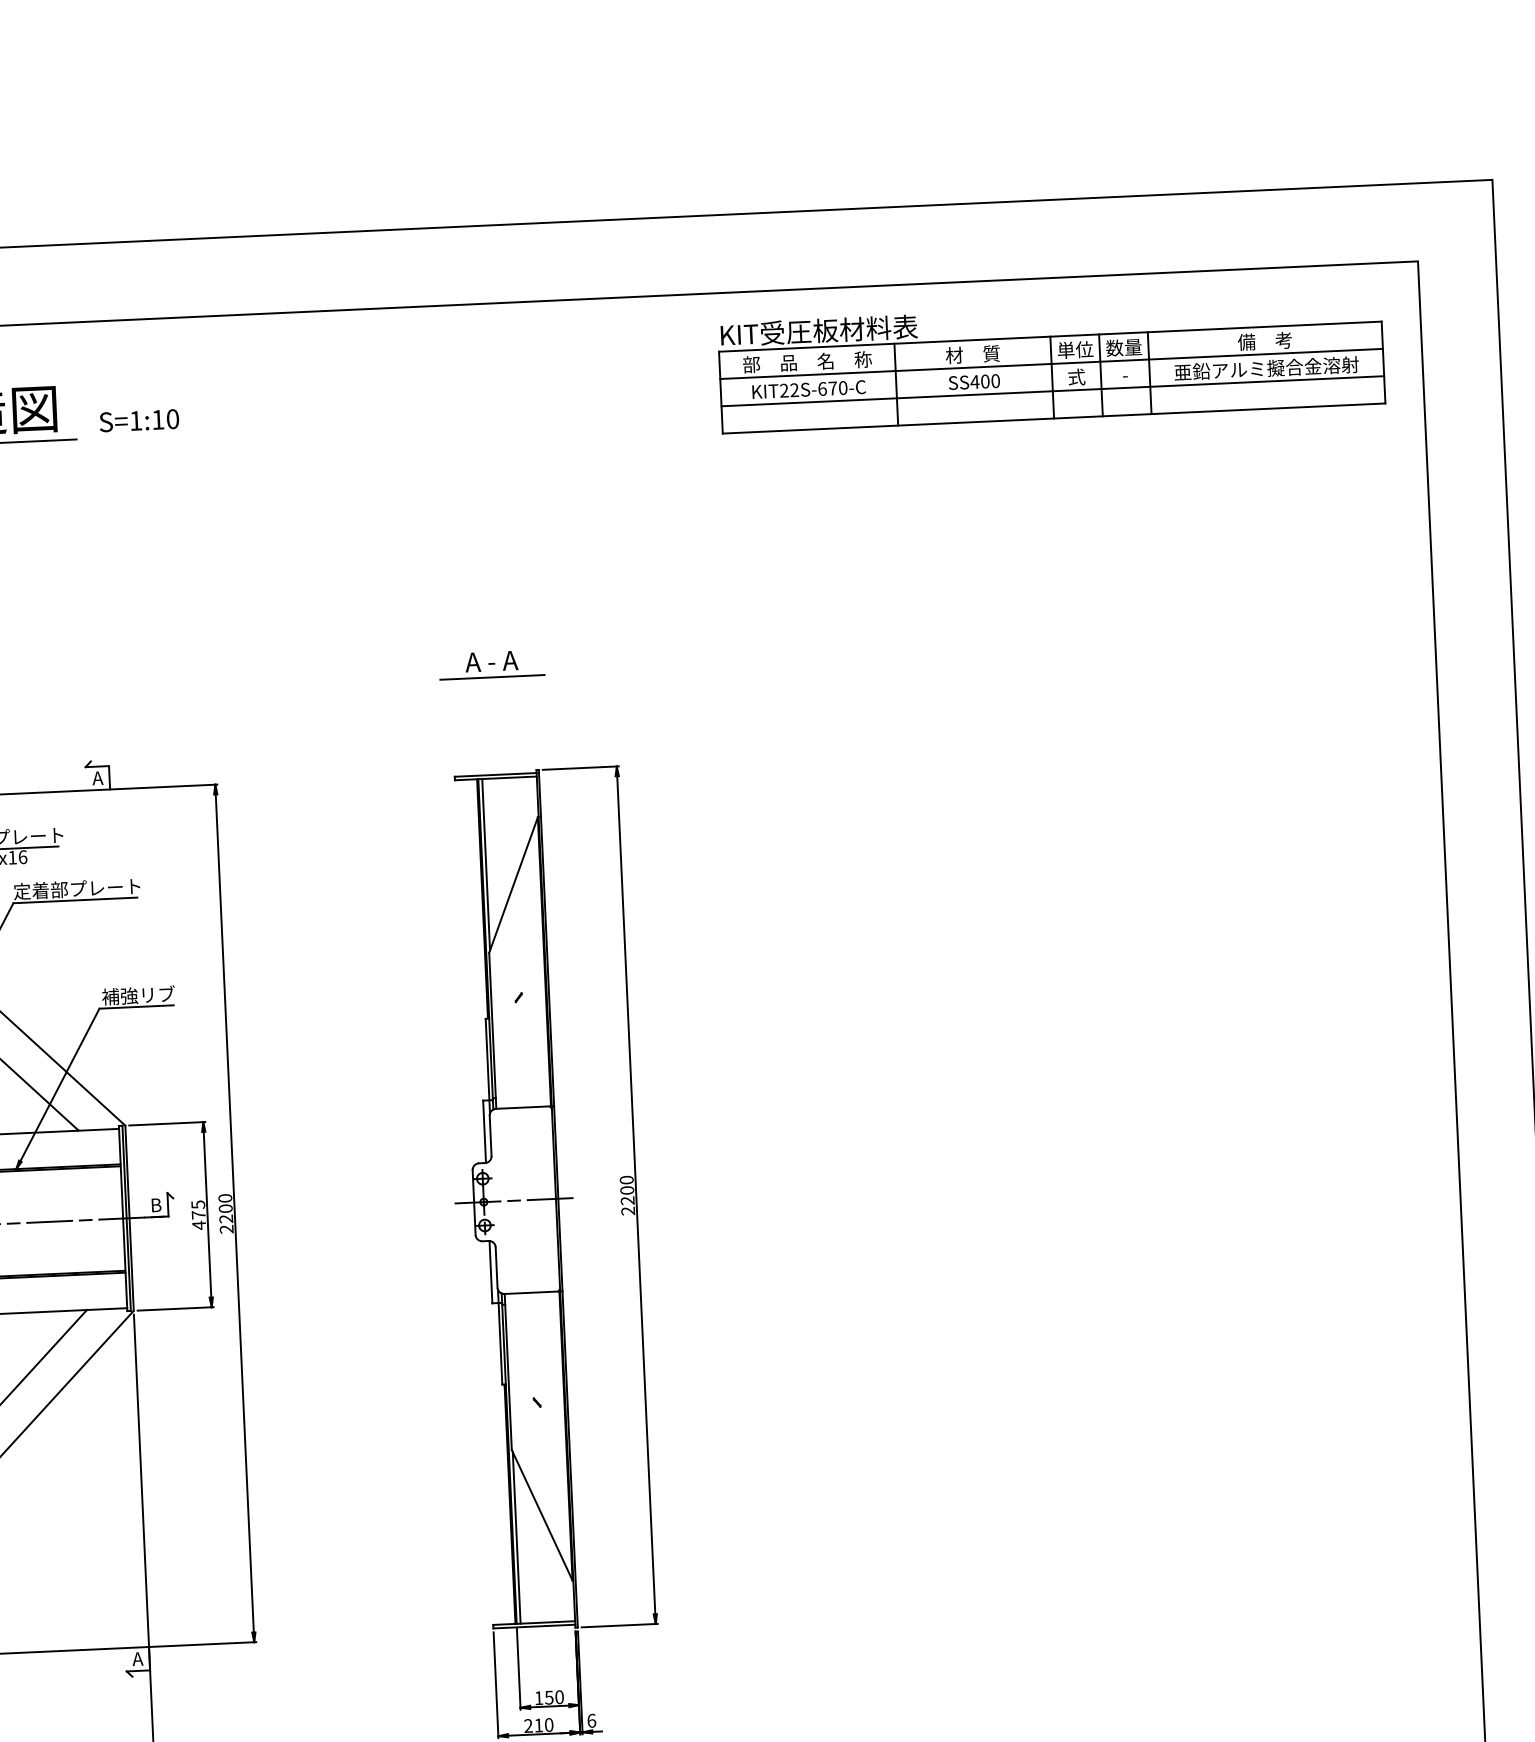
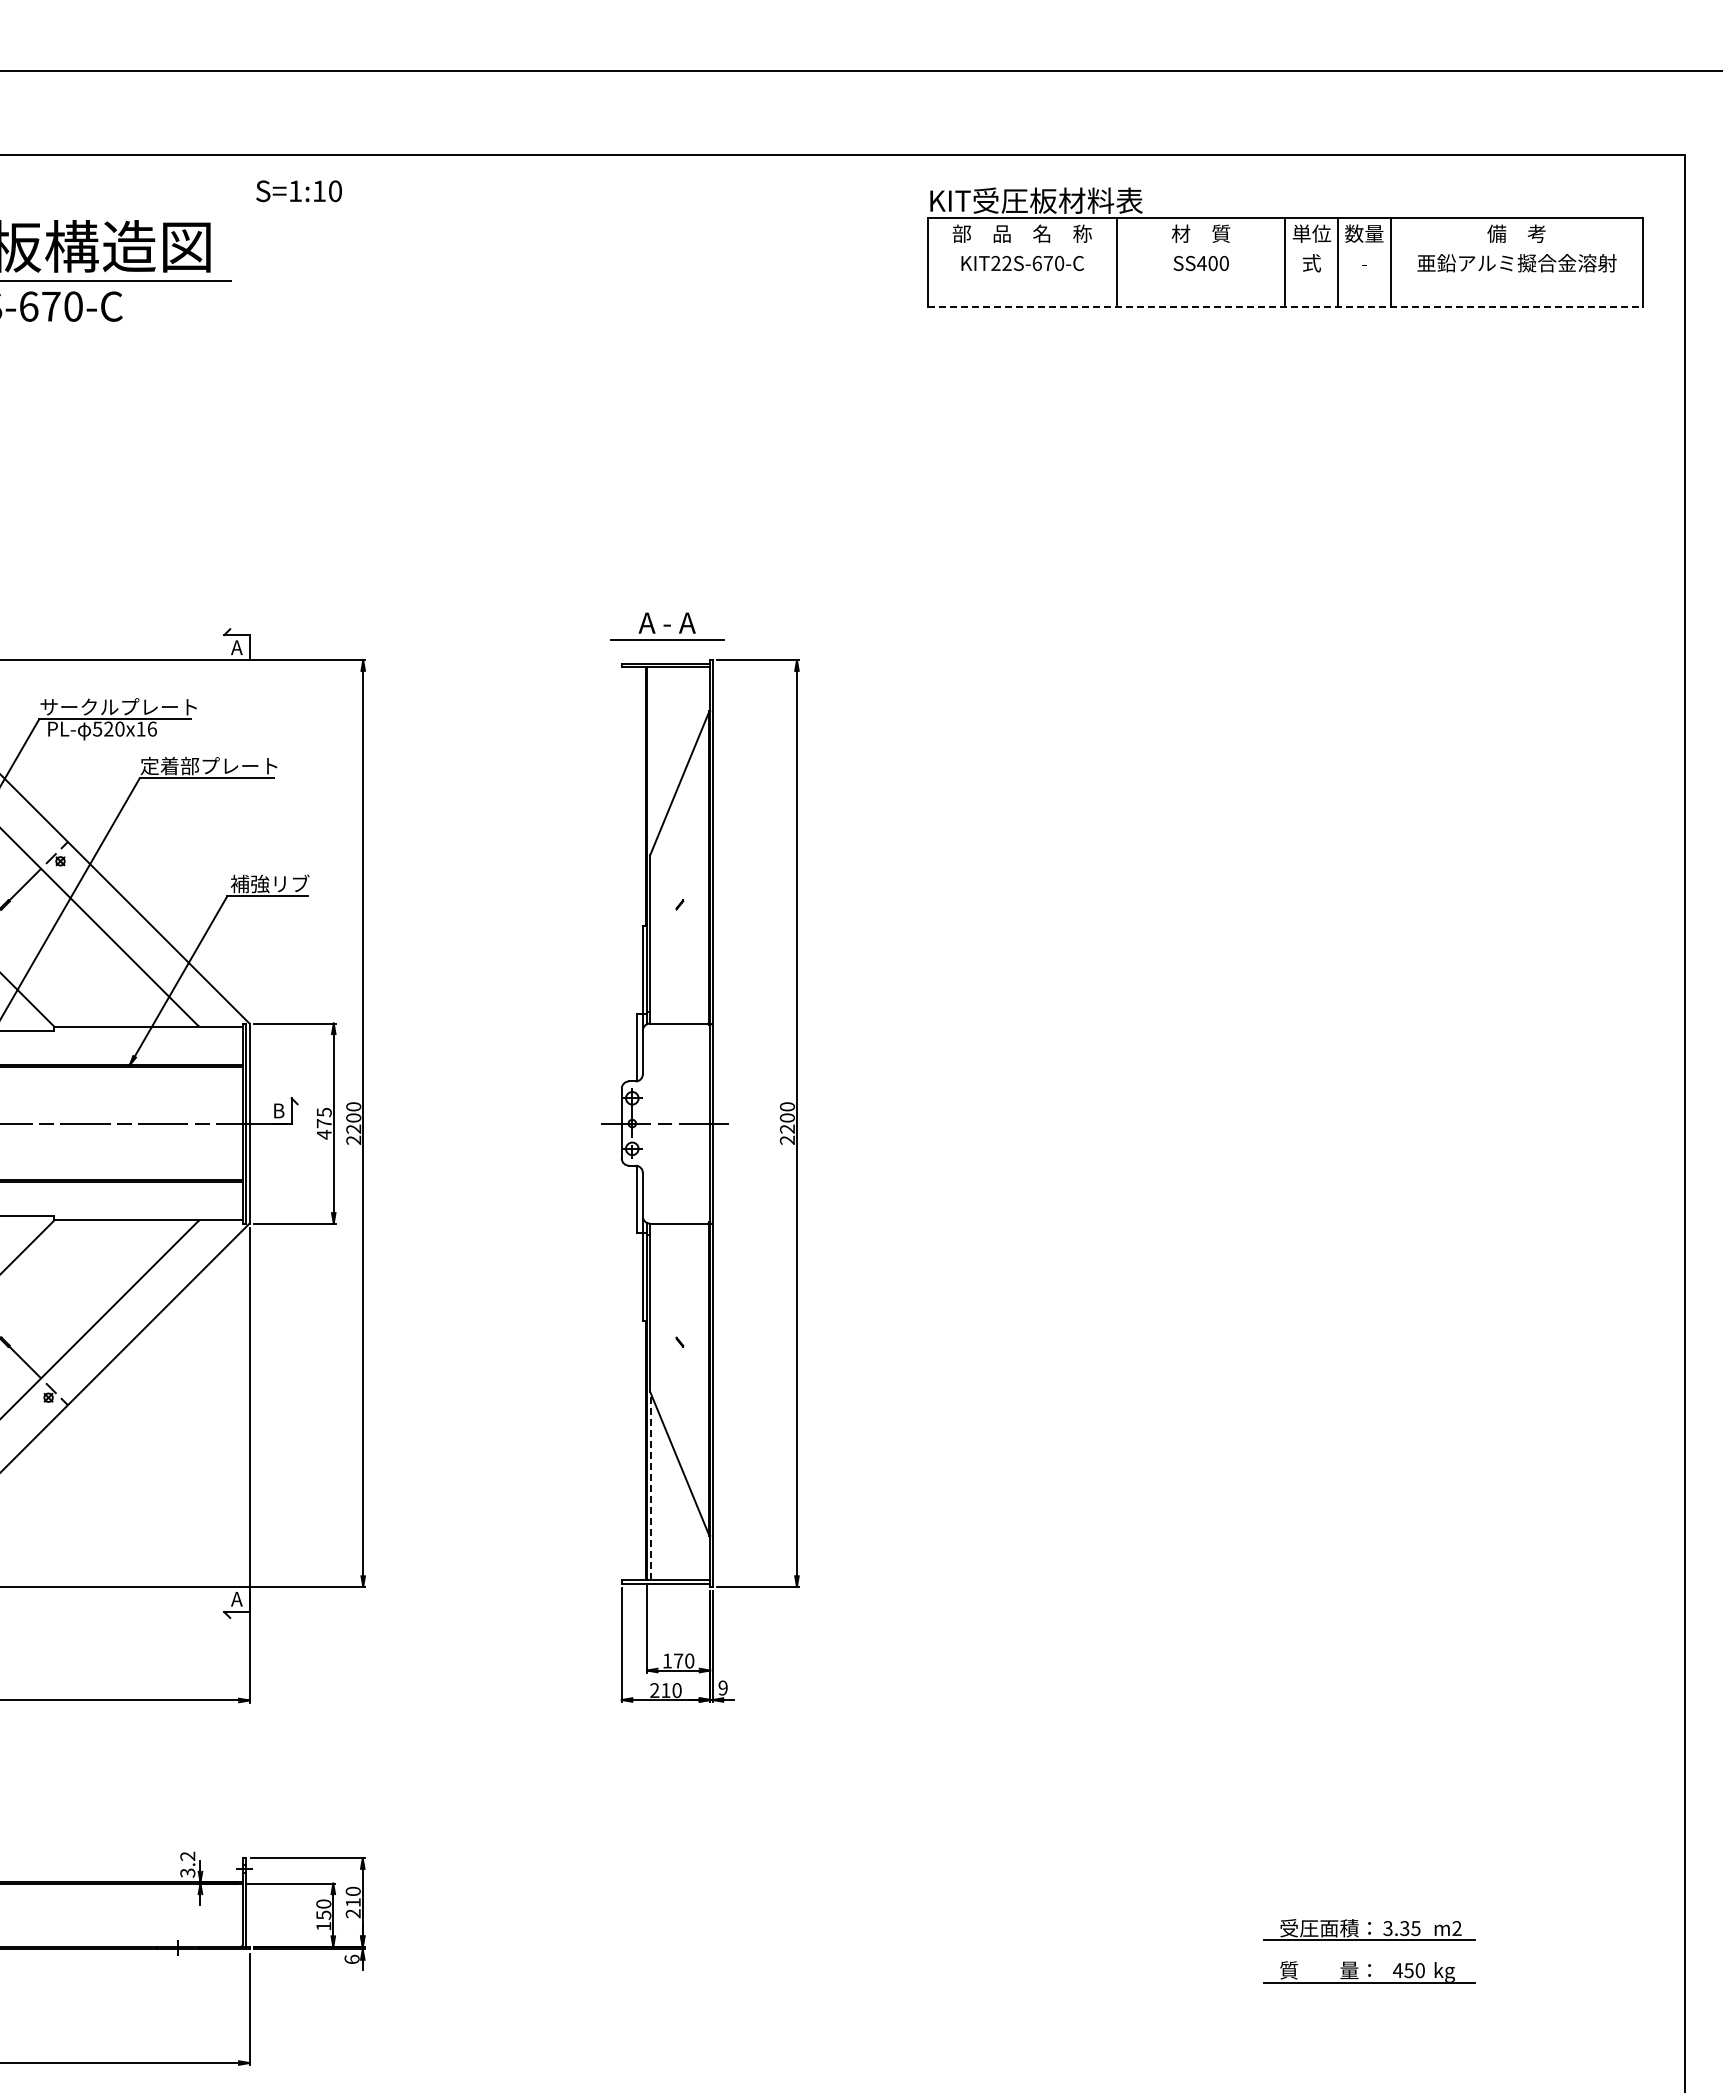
line: (1051, 363) -> (1285, 247), removed
line: (1052, 391) -> (1285, 277), removed
line: (1054, 418) -> (1285, 306), solid -> dashed
text: (138, 420) -> (298, 191), moved
part: (492, 664) -> (667, 626), moved
line: (486, 864) -> (651, 759), removed
line: (516, 1538) -> (651, 1487), solid -> dashed
text: (549, 1697) -> (678, 1660), 150 -> 170
text: (591, 1720) -> (722, 1687), 6 -> 9

